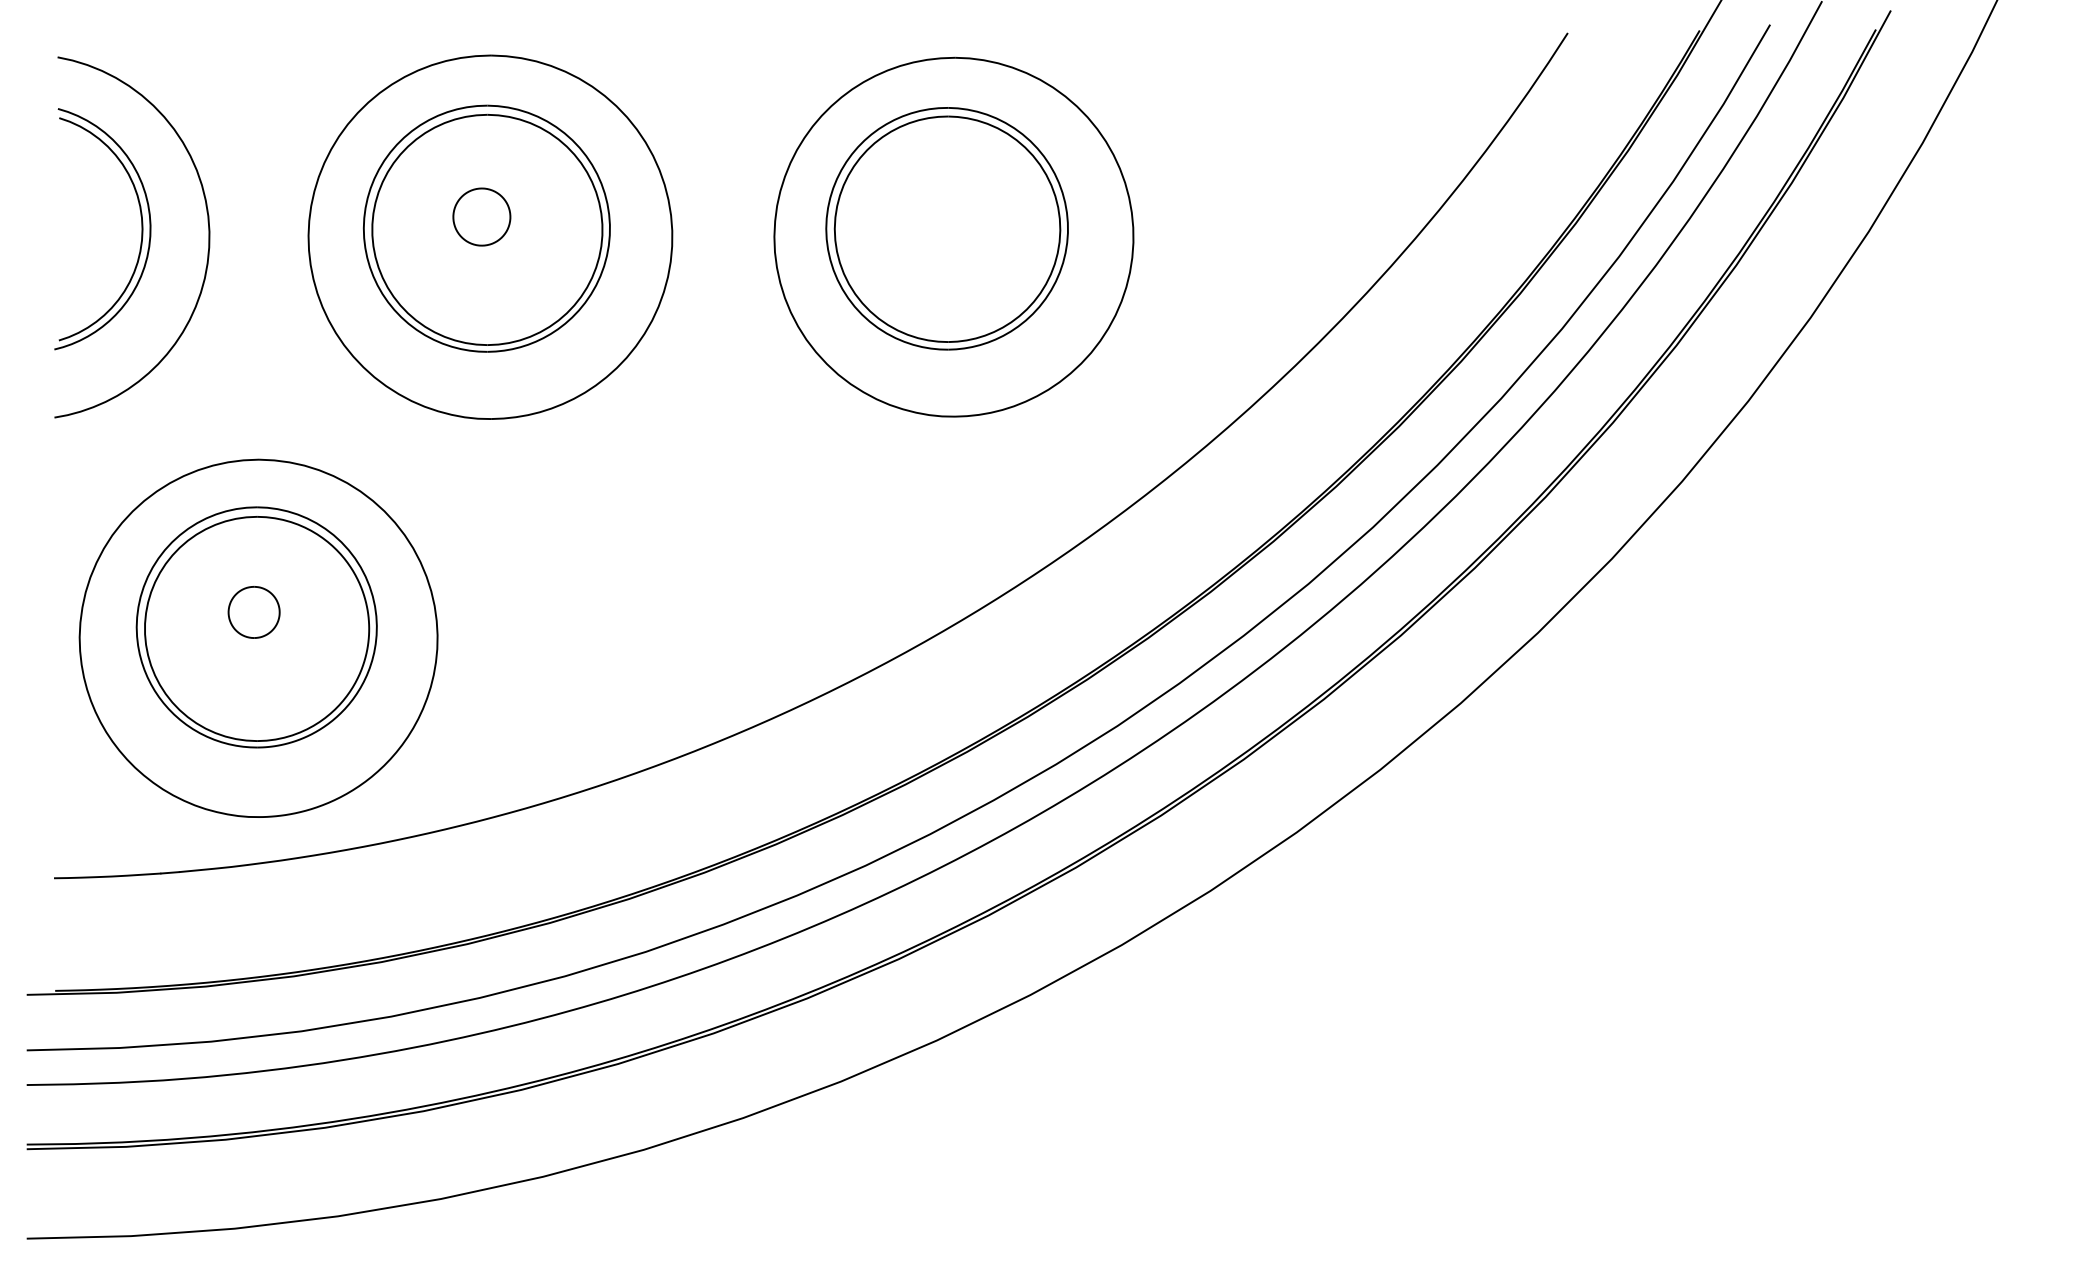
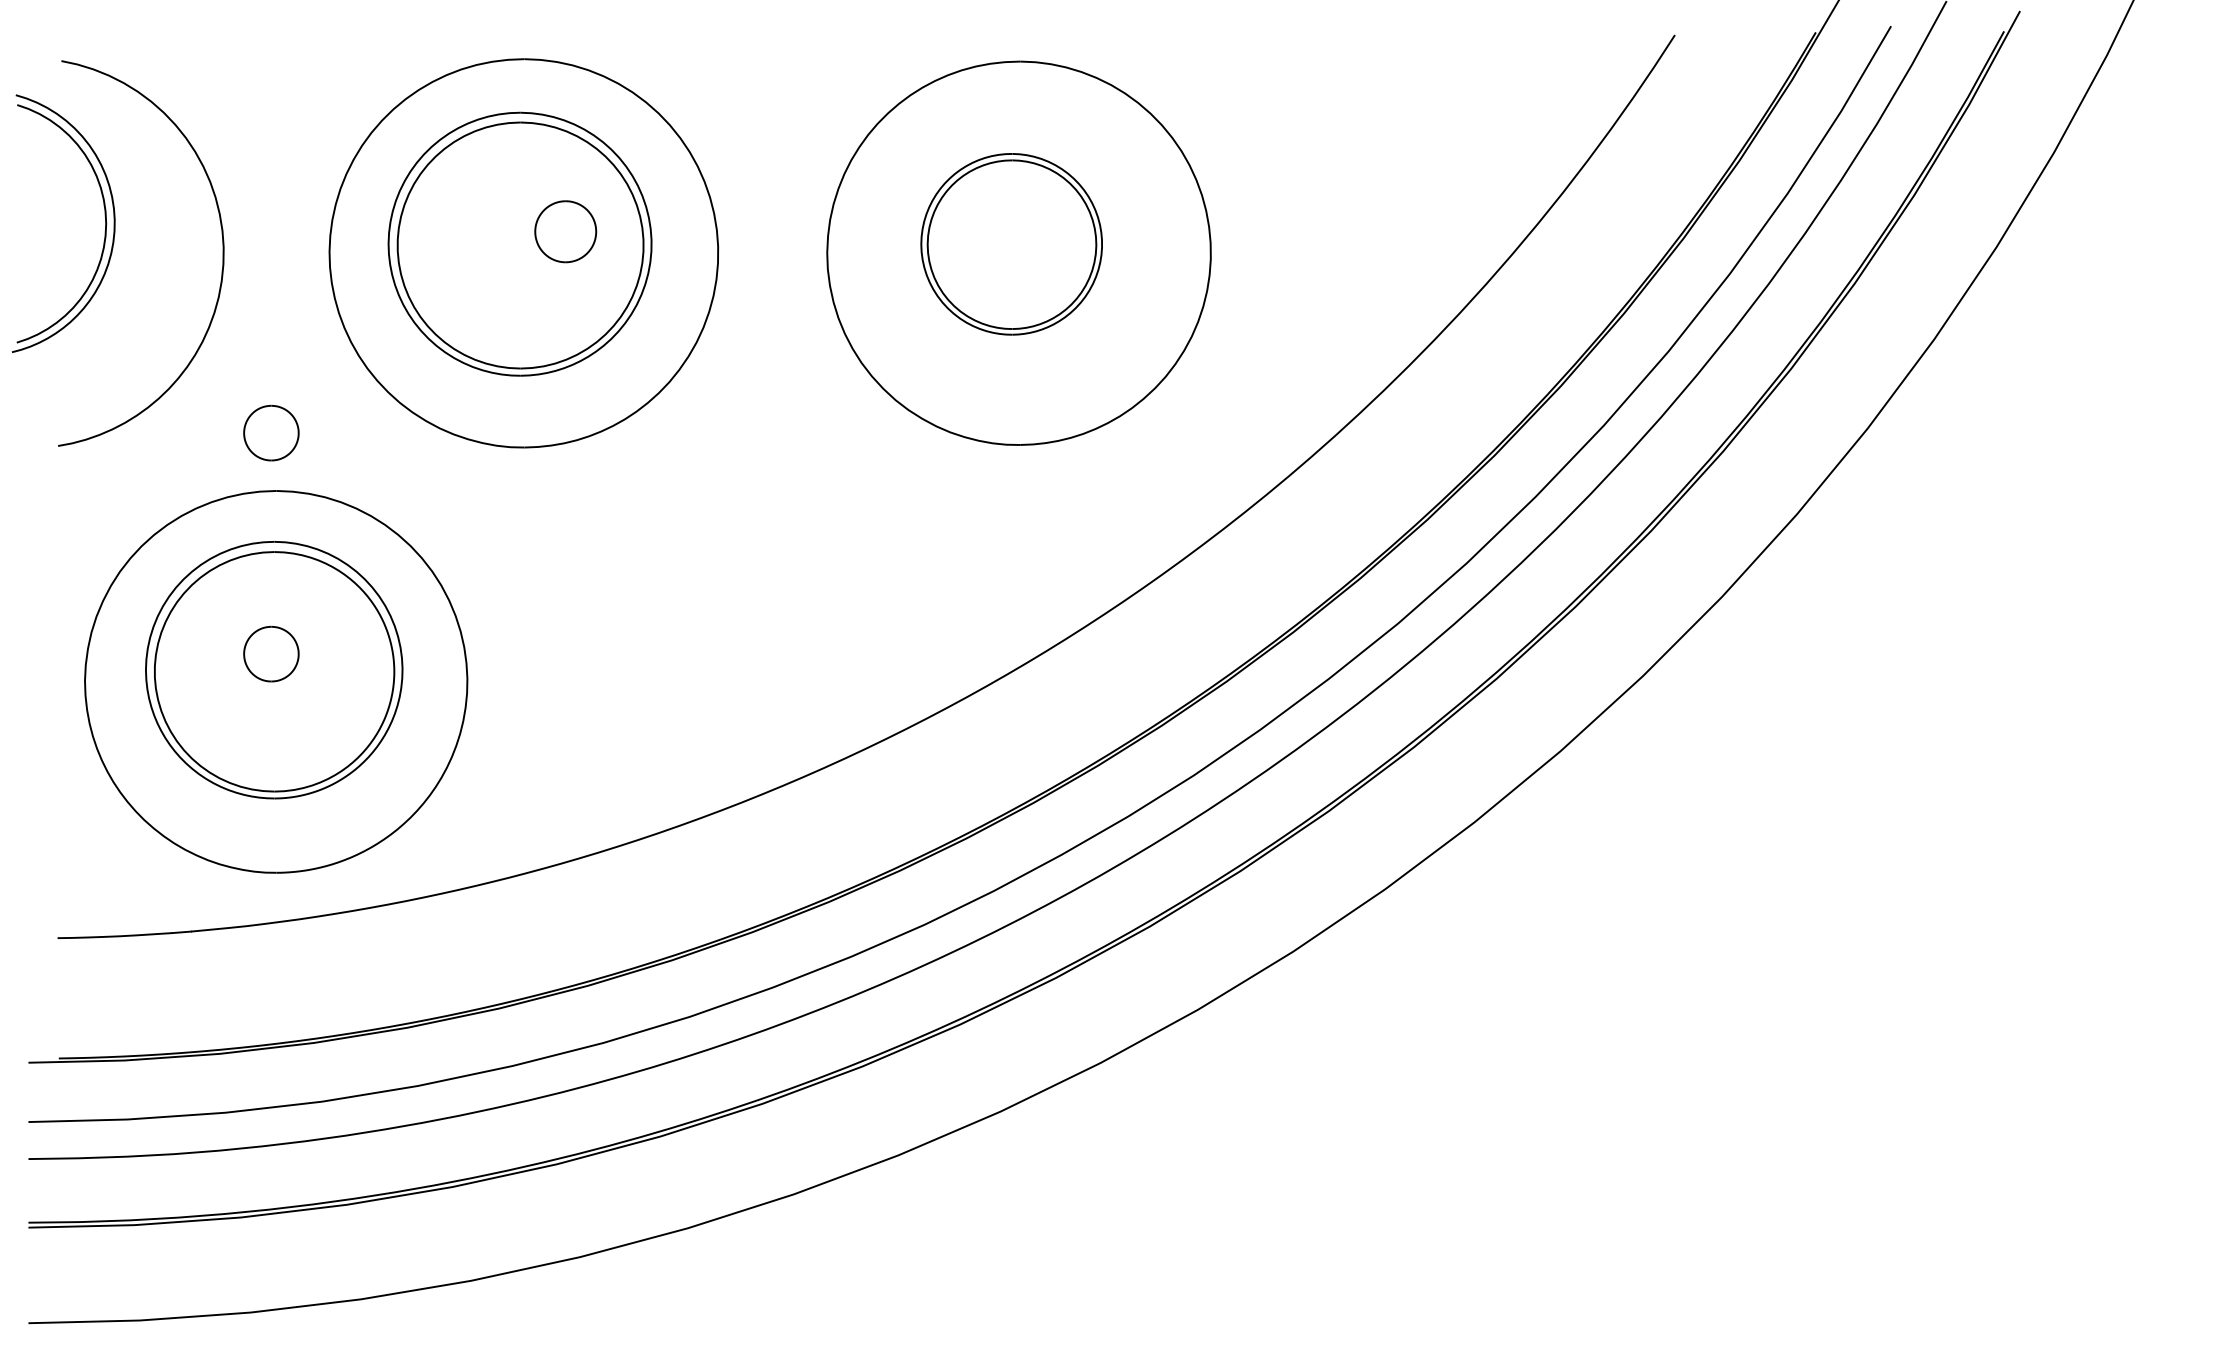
part: (481, 216) -> (565, 231), moved
part: (140, 222) -> (104, 216), moved
part: (946, 228) -> (1011, 244), size x0.7
part: (254, 404) -> (271, 432), added

